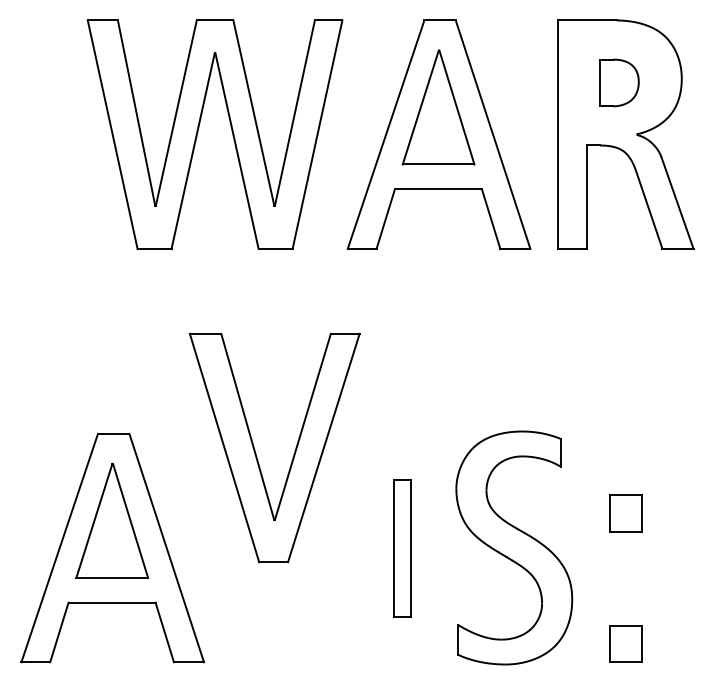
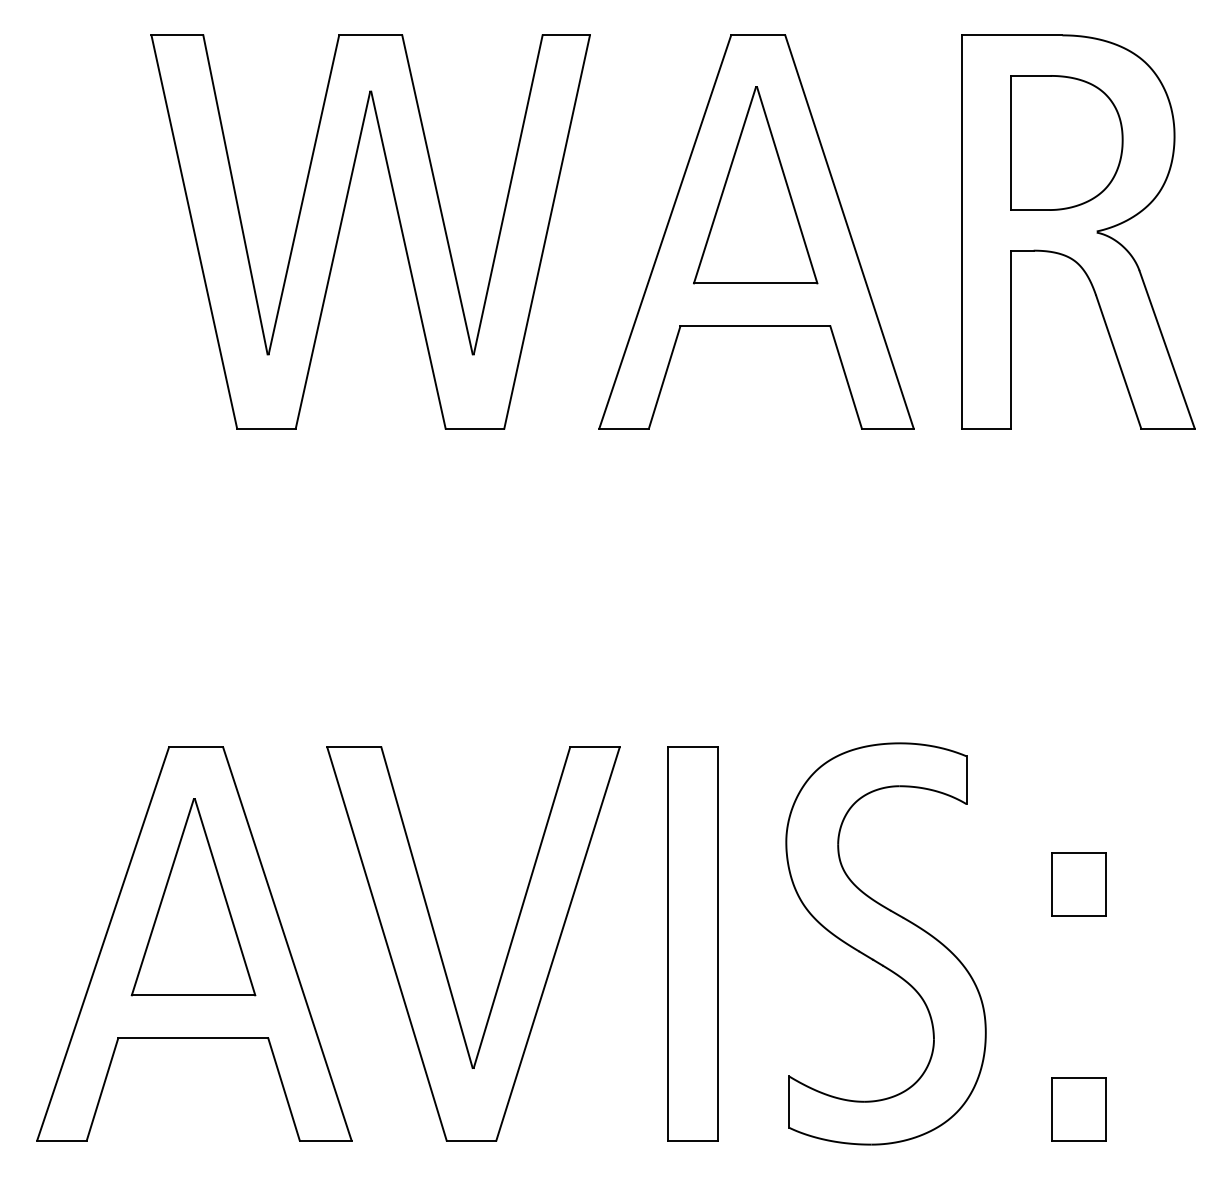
part: (619, 82) -> (1067, 142), size x1.67
part: (256, 453) -> (442, 953), moved
part: (402, 547) -> (693, 943), size x1.67

